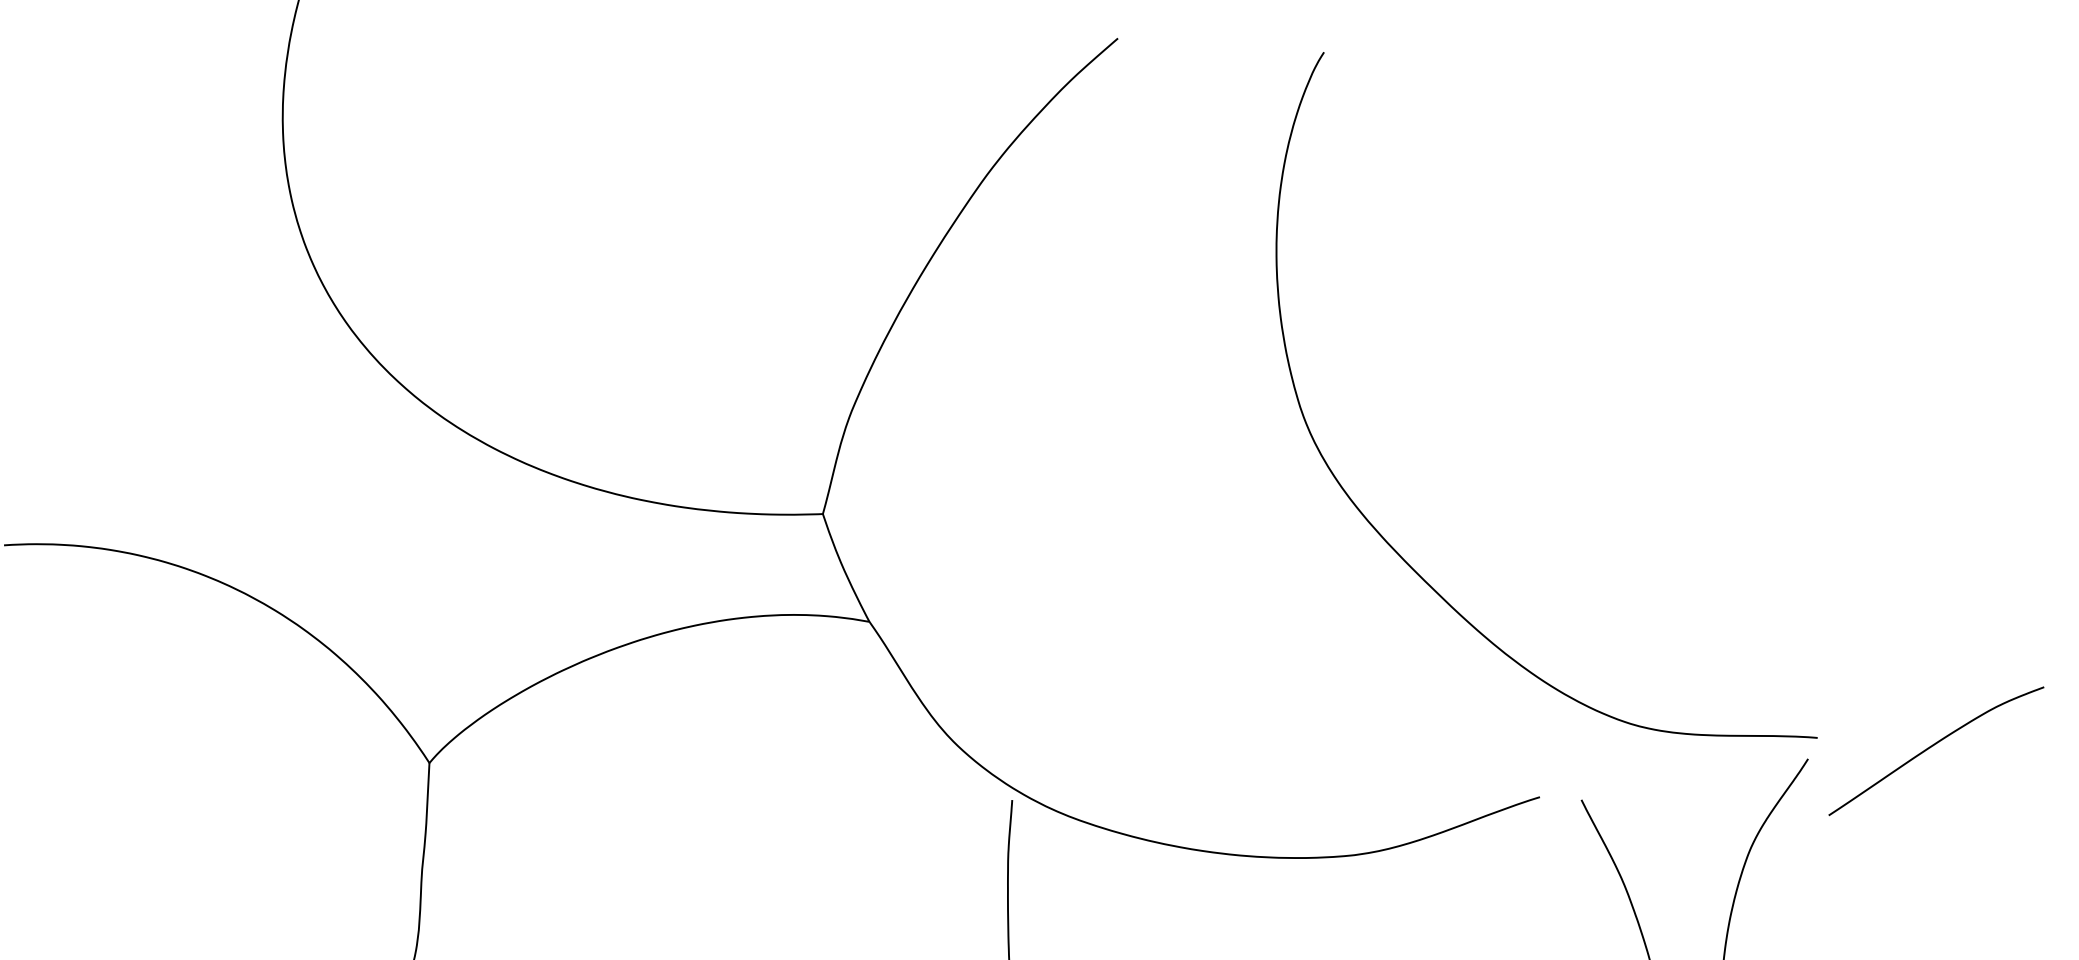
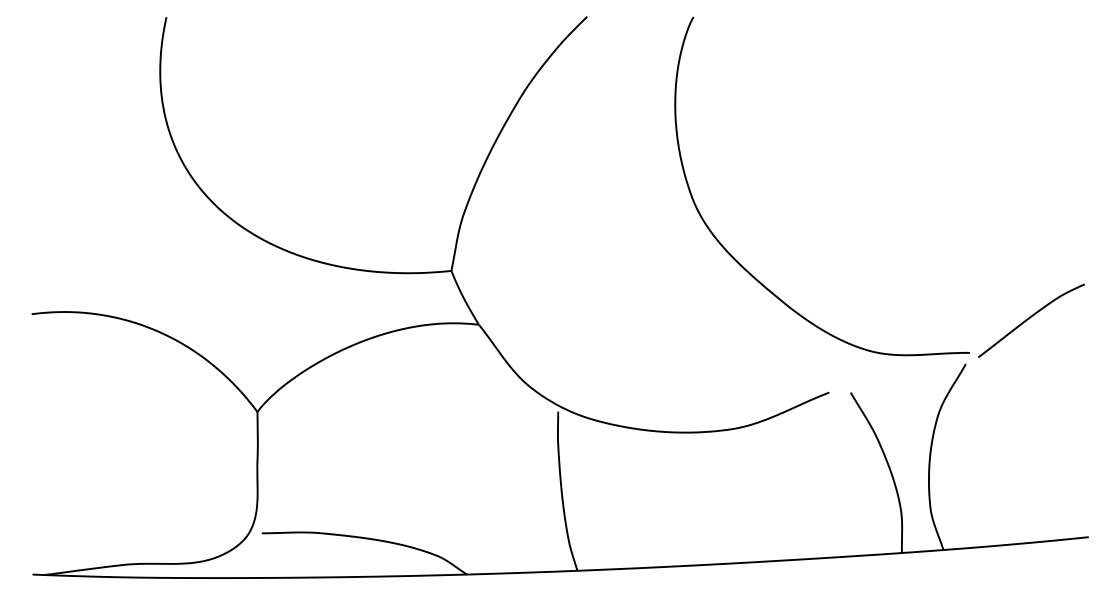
curve: (1934, 746) -> (1030, 318), moved

